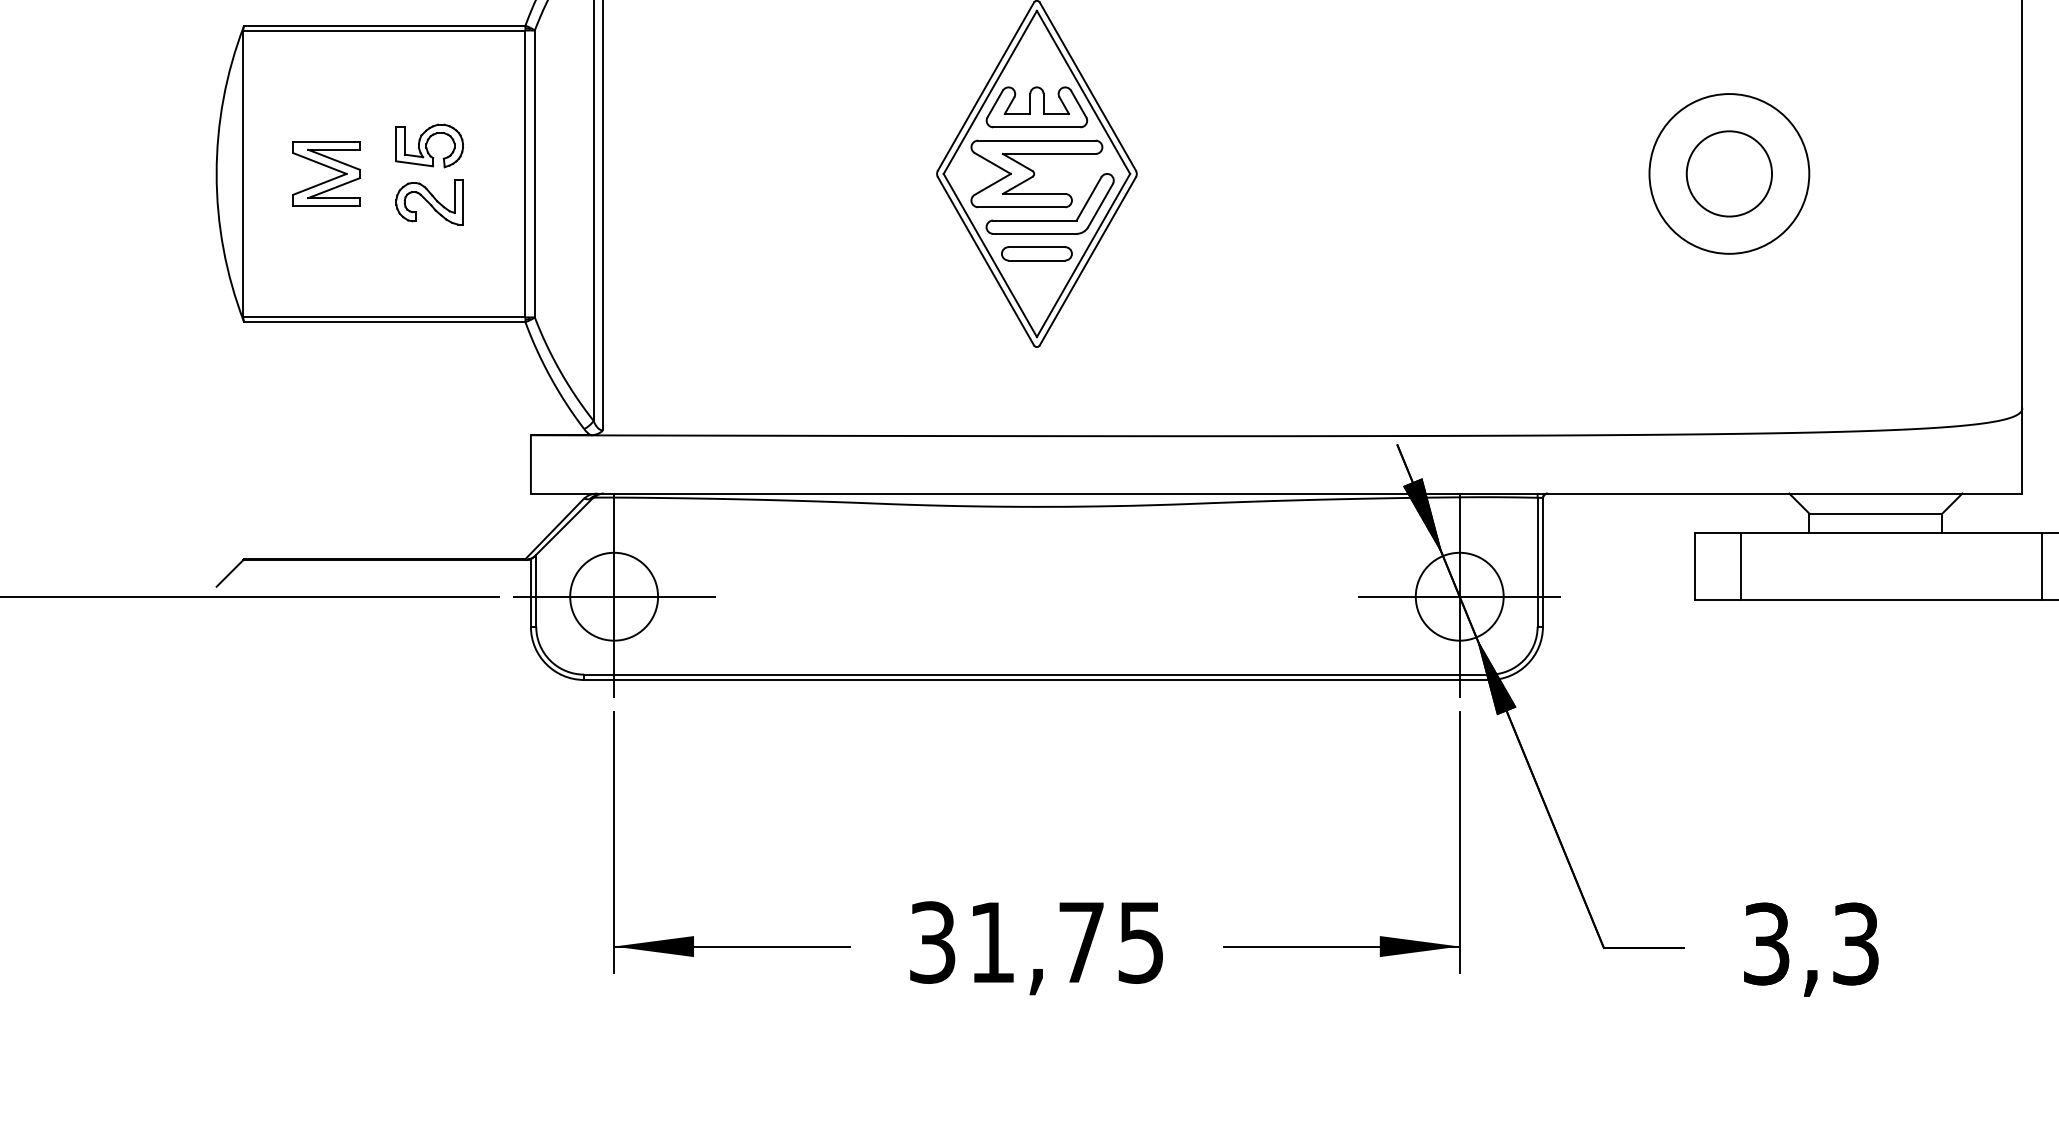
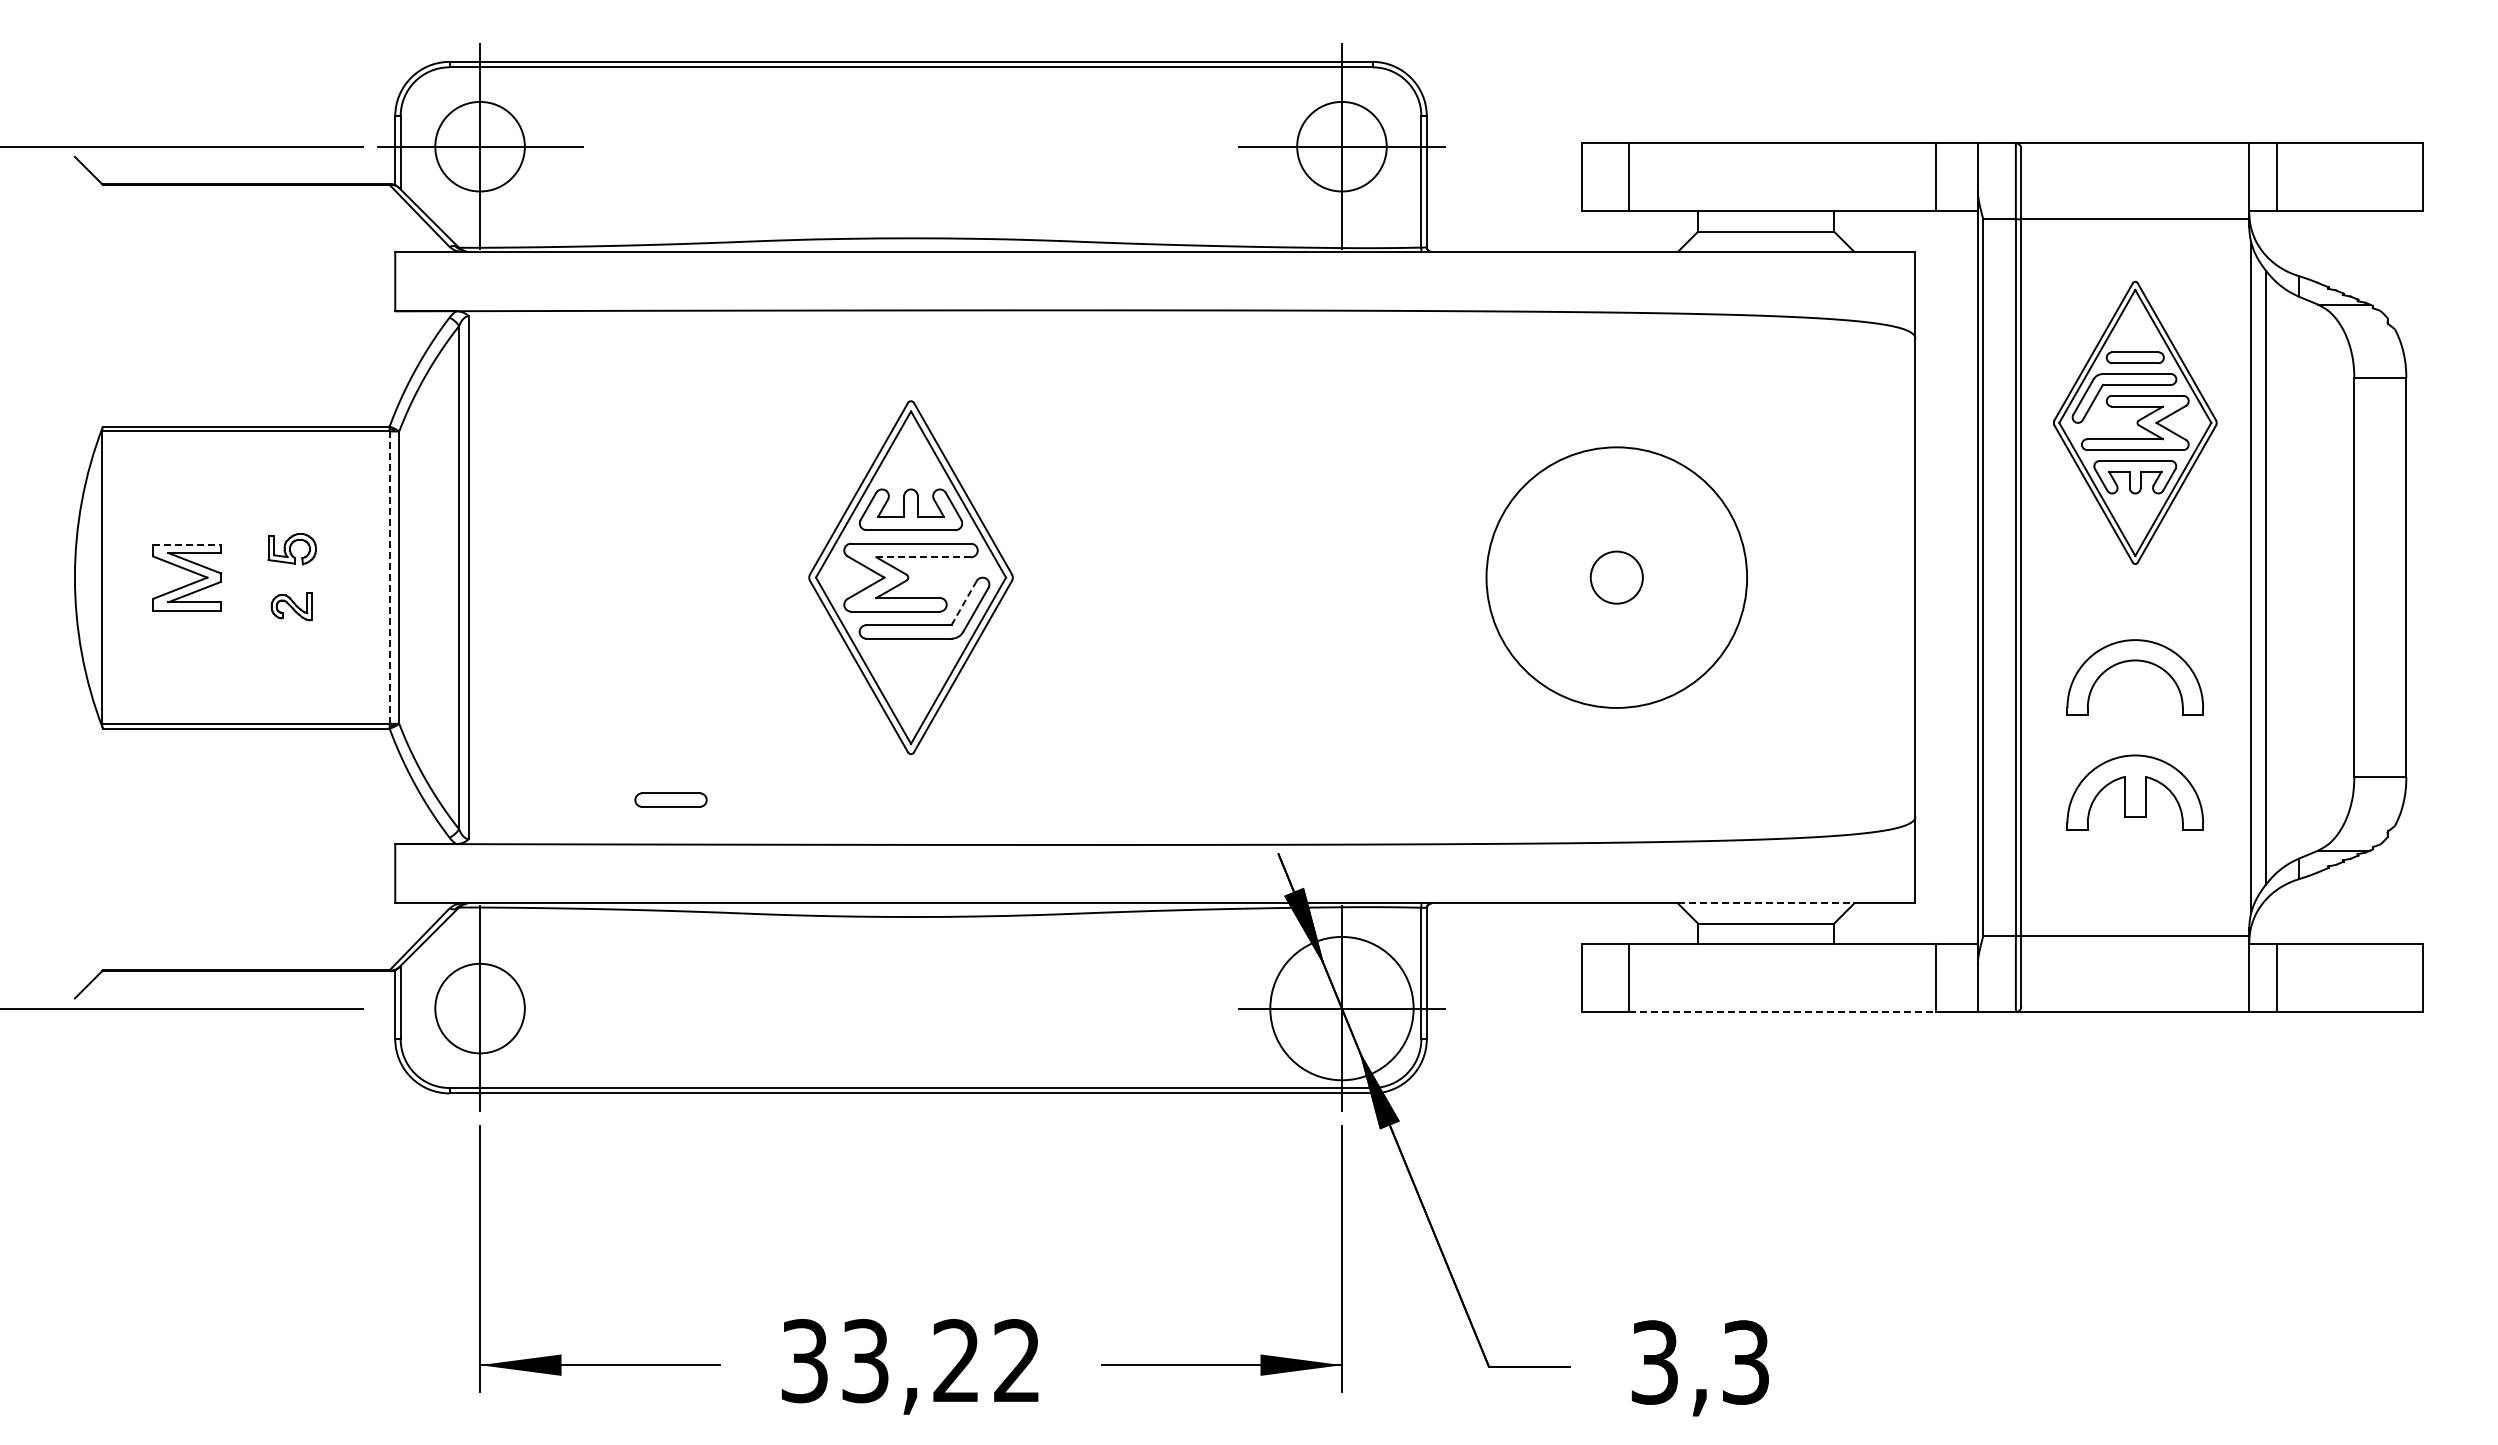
line: (327, 141) -> (187, 544), solid -> dashed
part: (430, 145) -> (292, 548), size x0.7
line: (1050, 154) -> (924, 557), solid -> dashed
line: (525, 173) -> (389, 577), solid -> dashed
circle: (1729, 173) -> (1616, 577), size x0.6
circle: (1729, 173) -> (1616, 577), size x1.6
line: (1089, 198) -> (964, 602), solid -> dashed
part: (429, 202) -> (291, 606), size x0.6
part: (1036, 253) -> (670, 799), moved
line: (1876, 493) -> (1766, 903), solid -> dashed
line: (613, 596) -> (479, 1008), removed
circle: (1459, 596) -> (1341, 1008), size x1.6
line: (1891, 600) -> (1782, 1012), solid -> dashed
text: (1065, 942) -> (940, 1361), 31,75 -> 33,22

